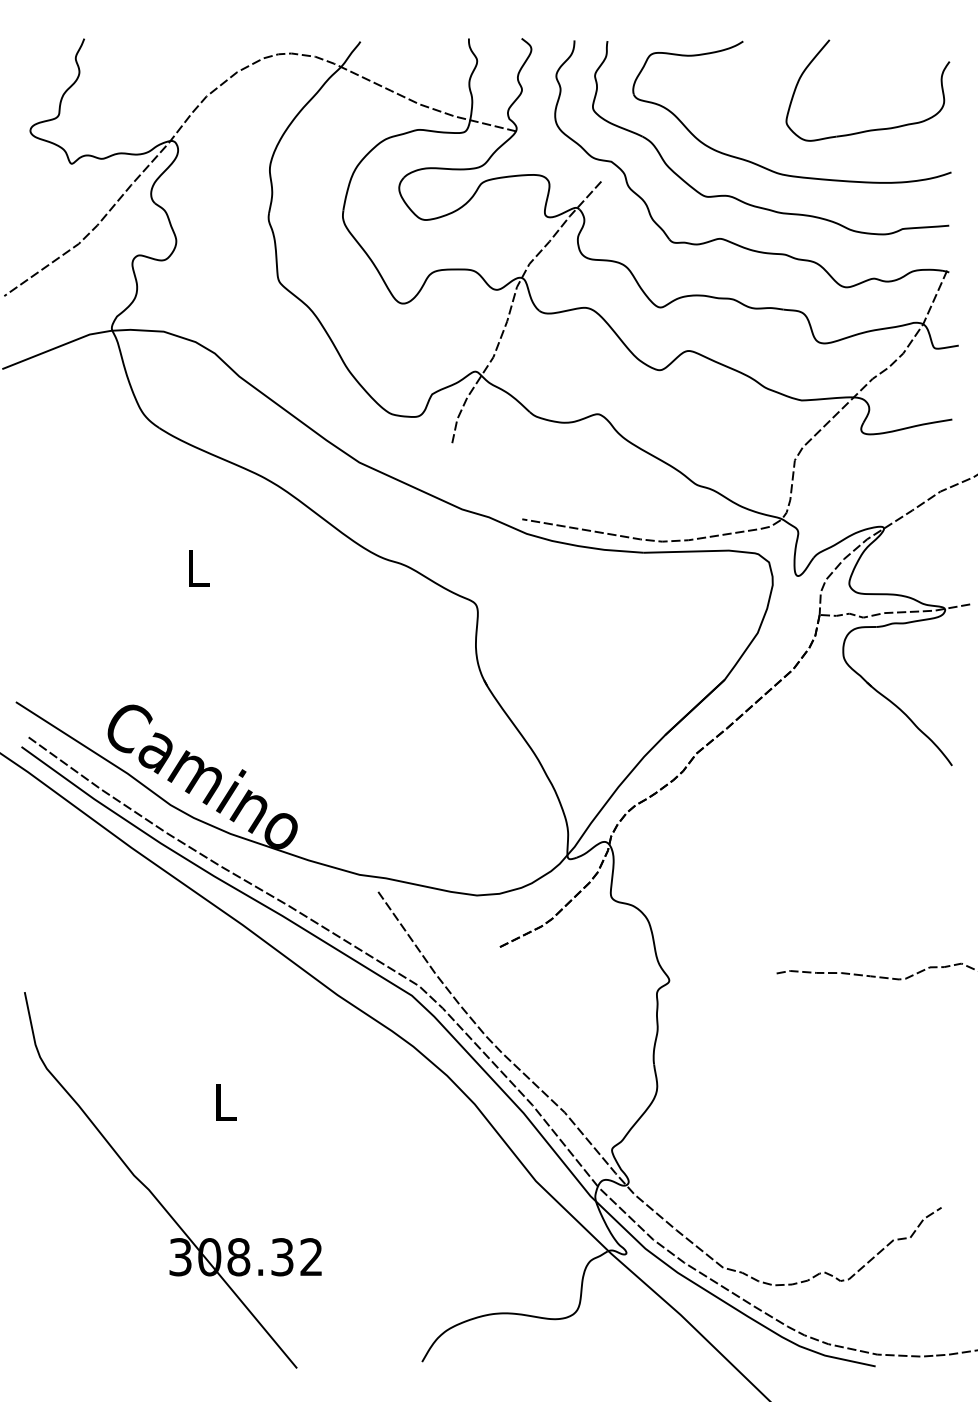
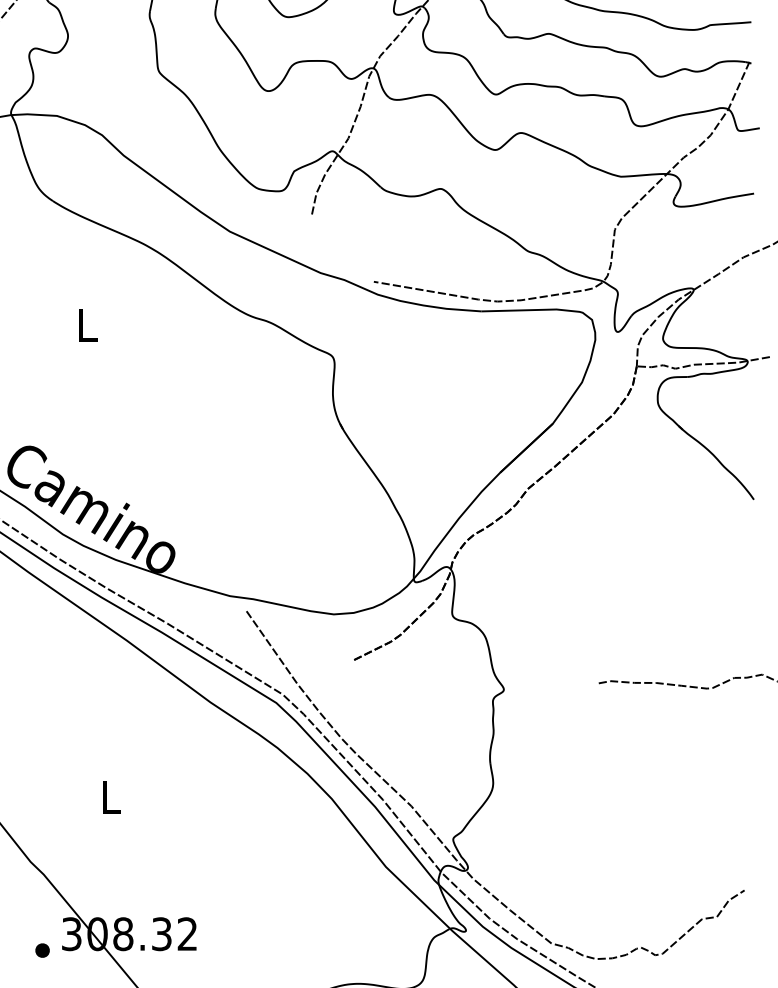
part: (147, 1275) -> (42, 950), added

